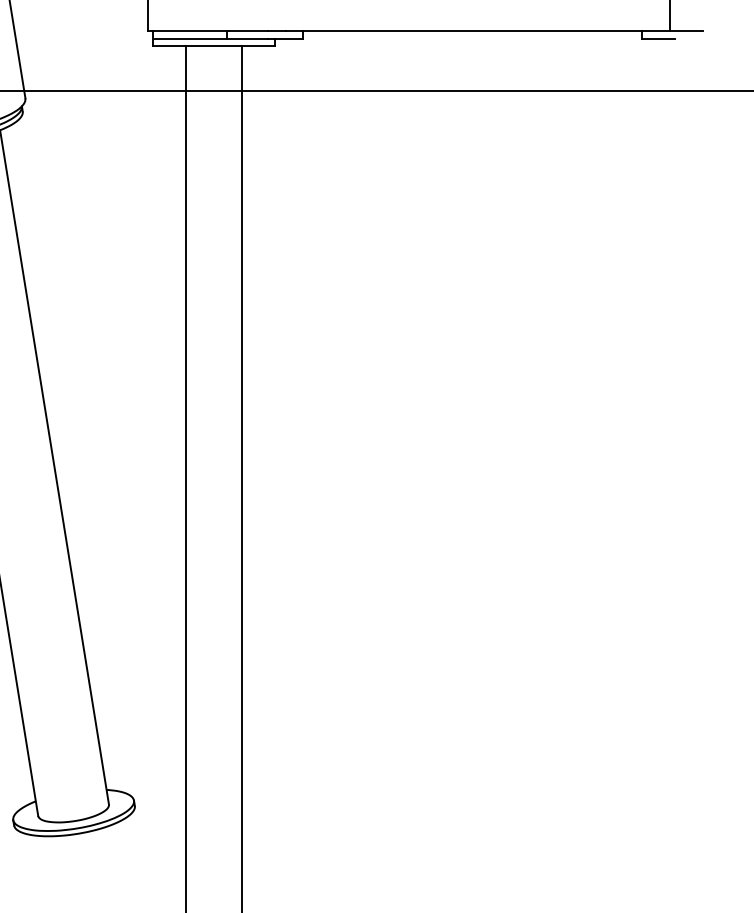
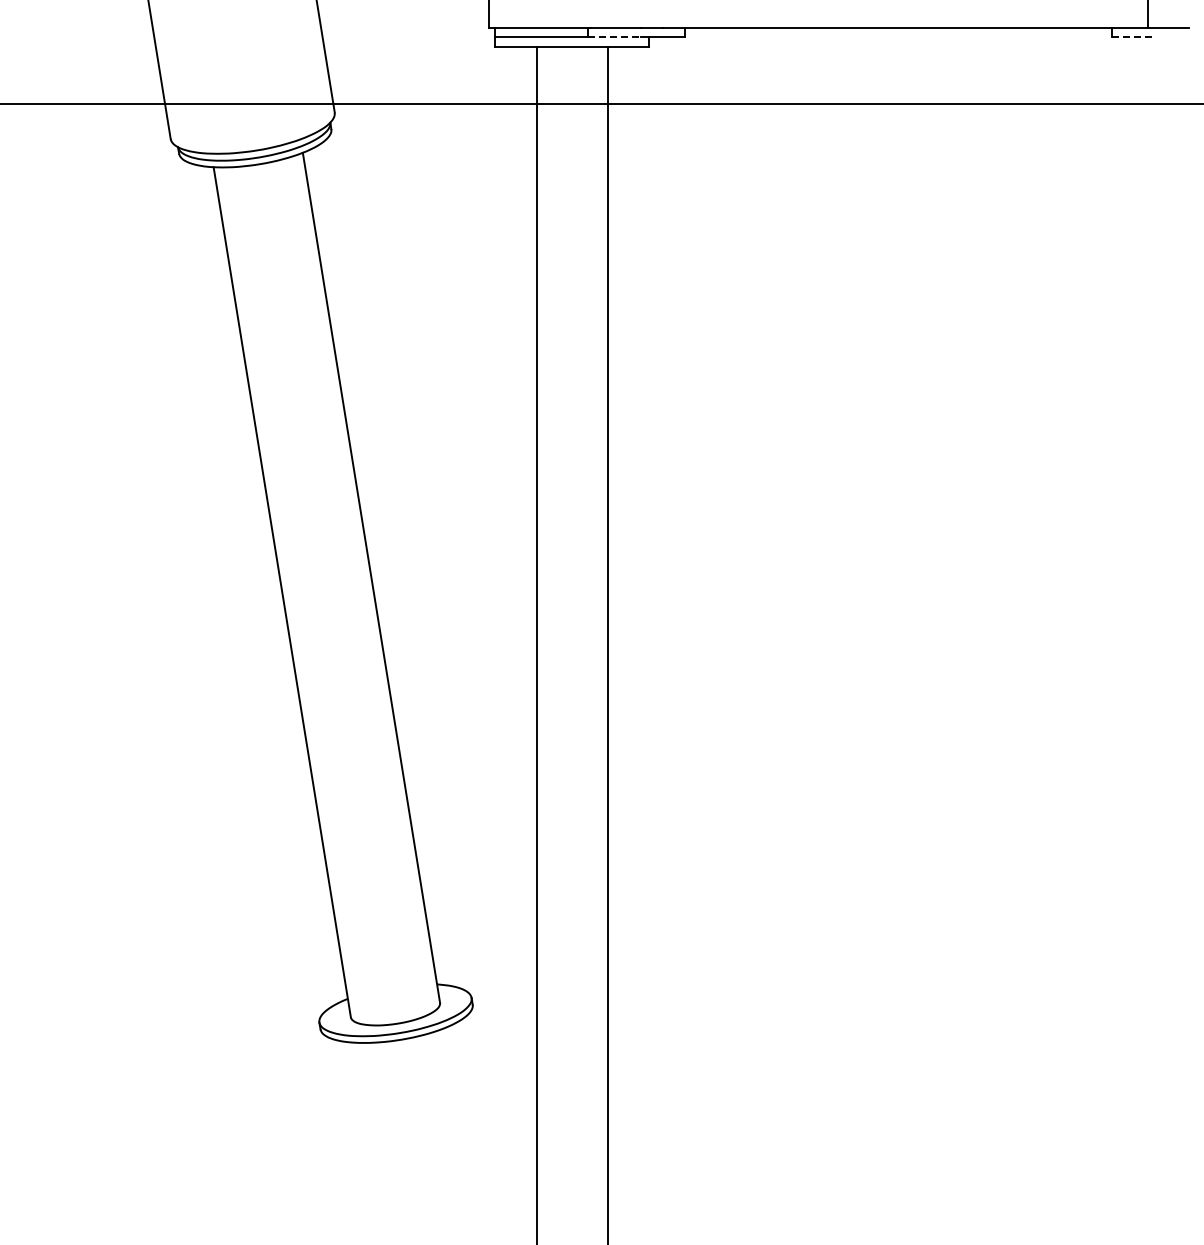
line: (247, 38) -> (614, 37), solid -> dashed
line: (658, 38) -> (1132, 37), solid -> dashed

